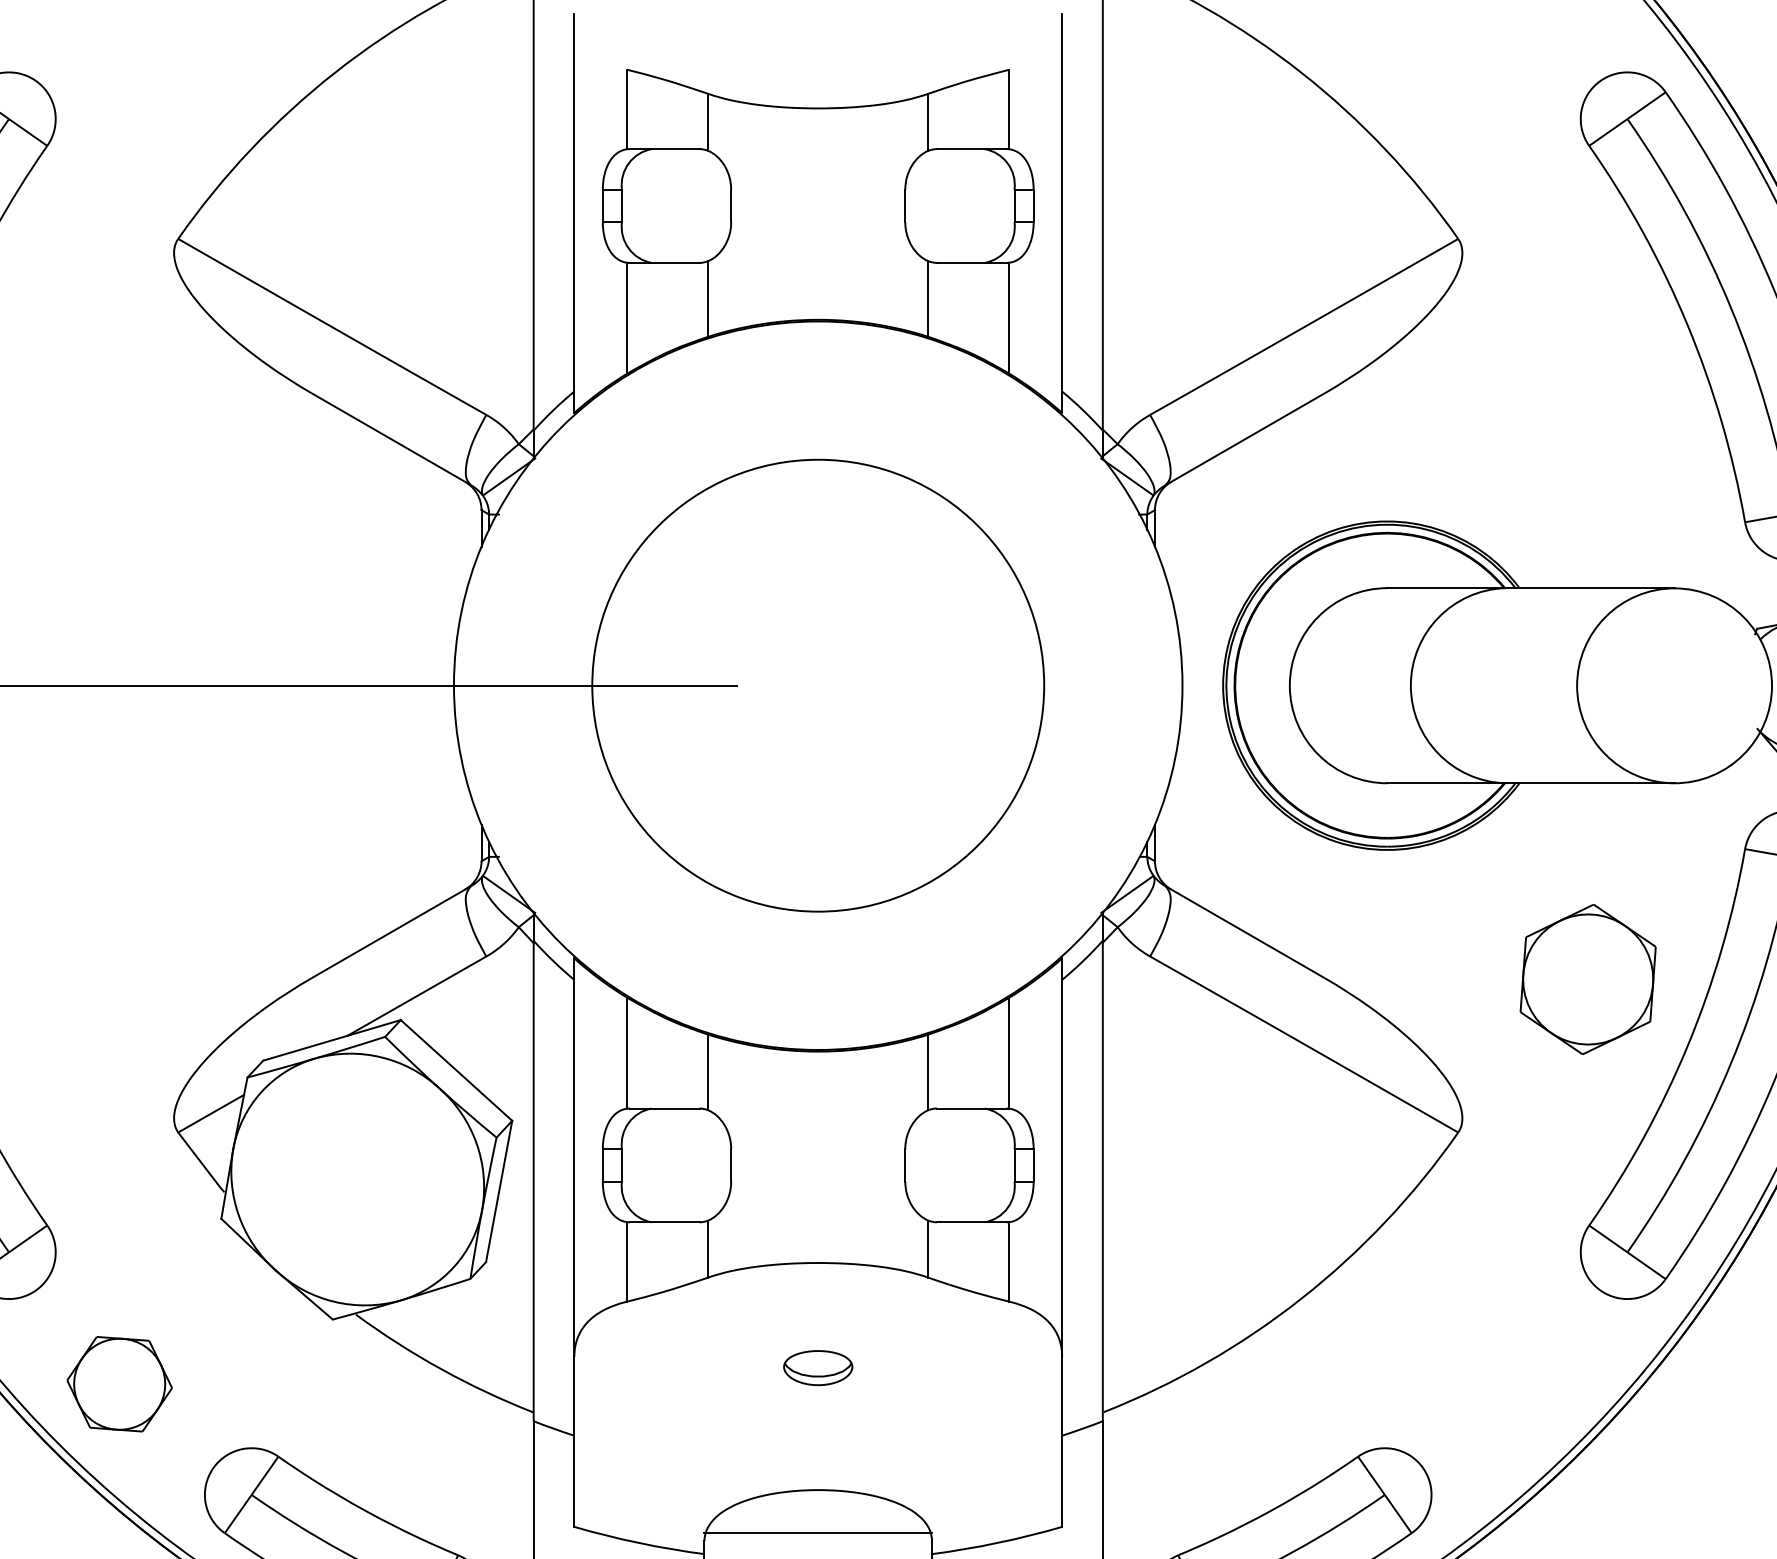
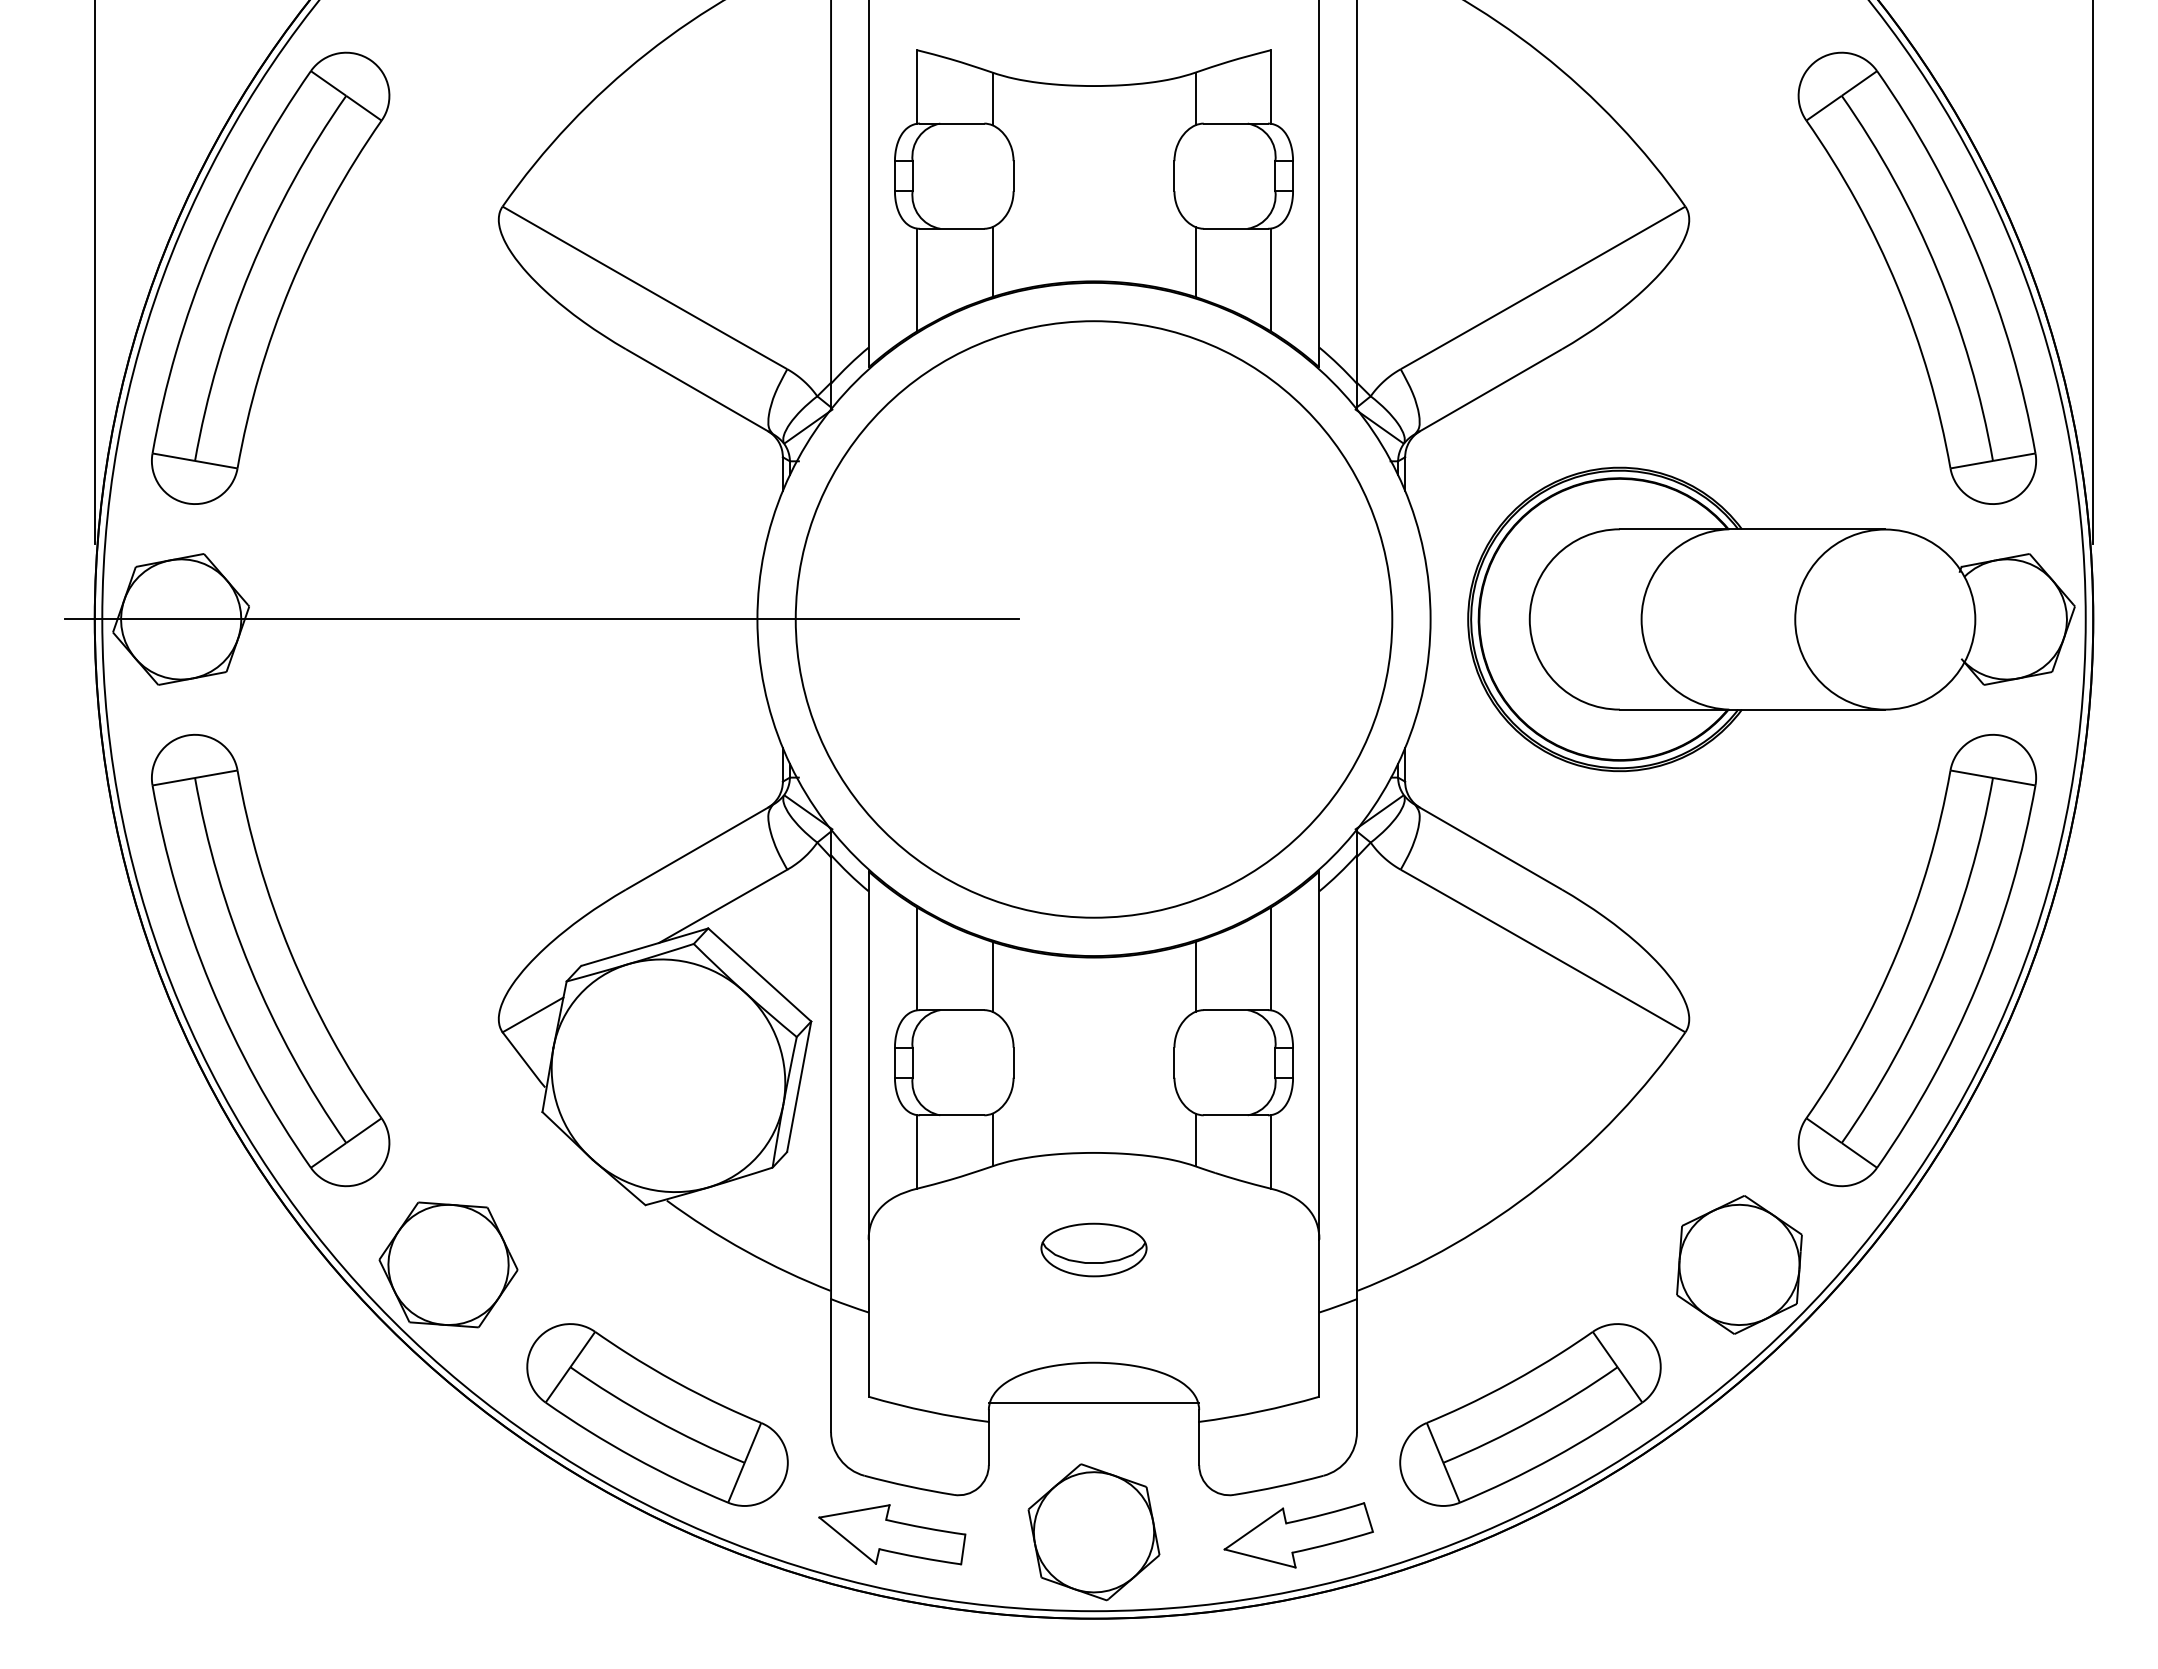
circle: (817, 685) -> (1093, 619), size x1.43
part: (1588, 979) -> (1739, 1264), moved
part: (817, 1367) -> (1093, 1249), size x1.67
part: (119, 1383) -> (448, 1264), size x1.43

